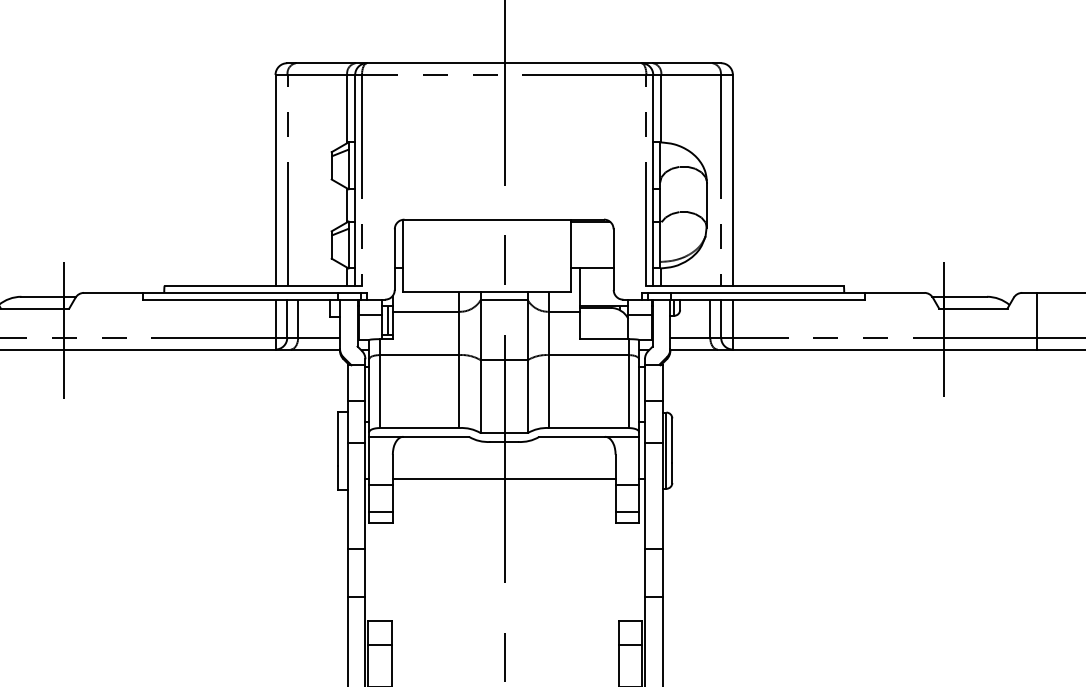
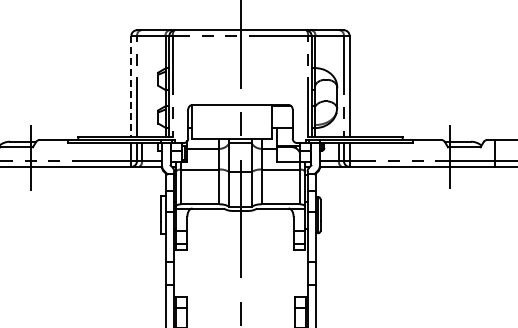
line: (275, 181) -> (131, 86), solid -> dashed
line: (504, 478) -> (240, 228), removed

